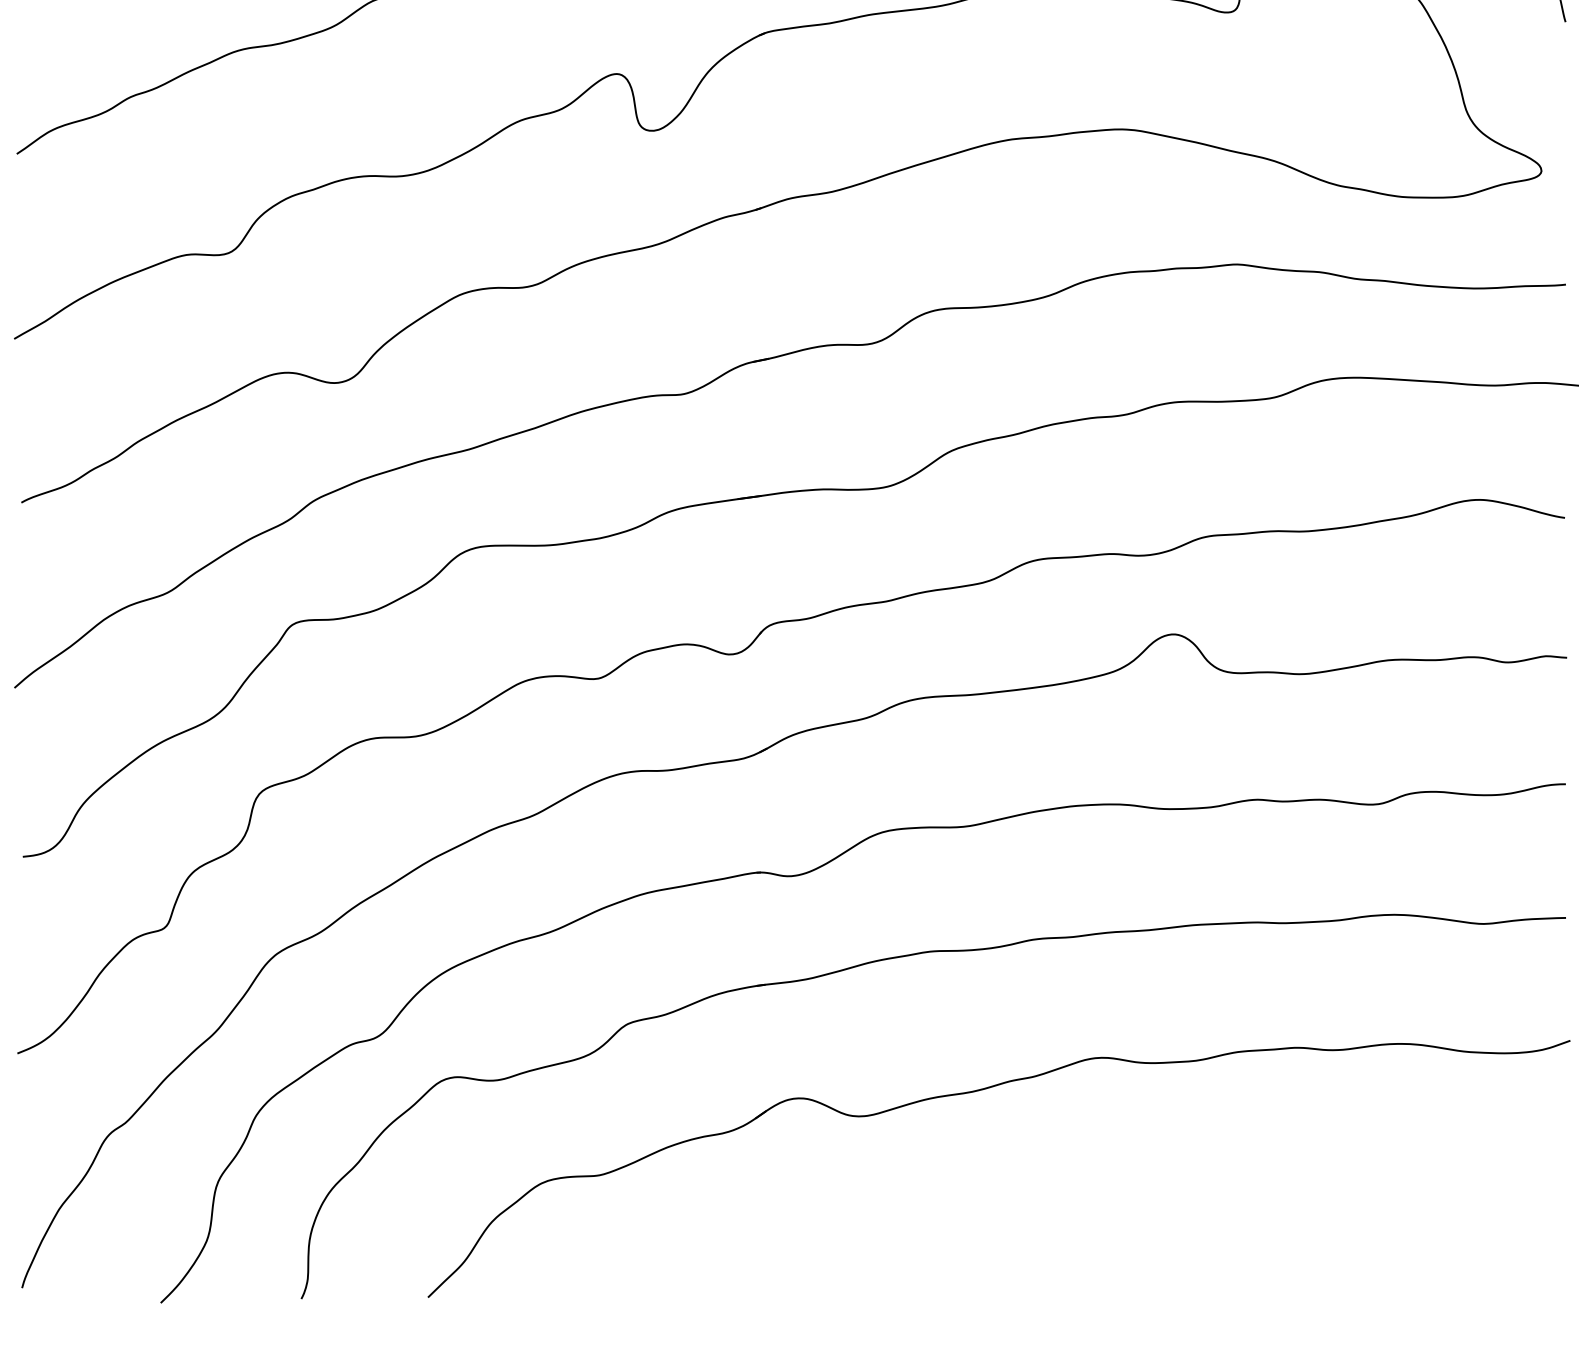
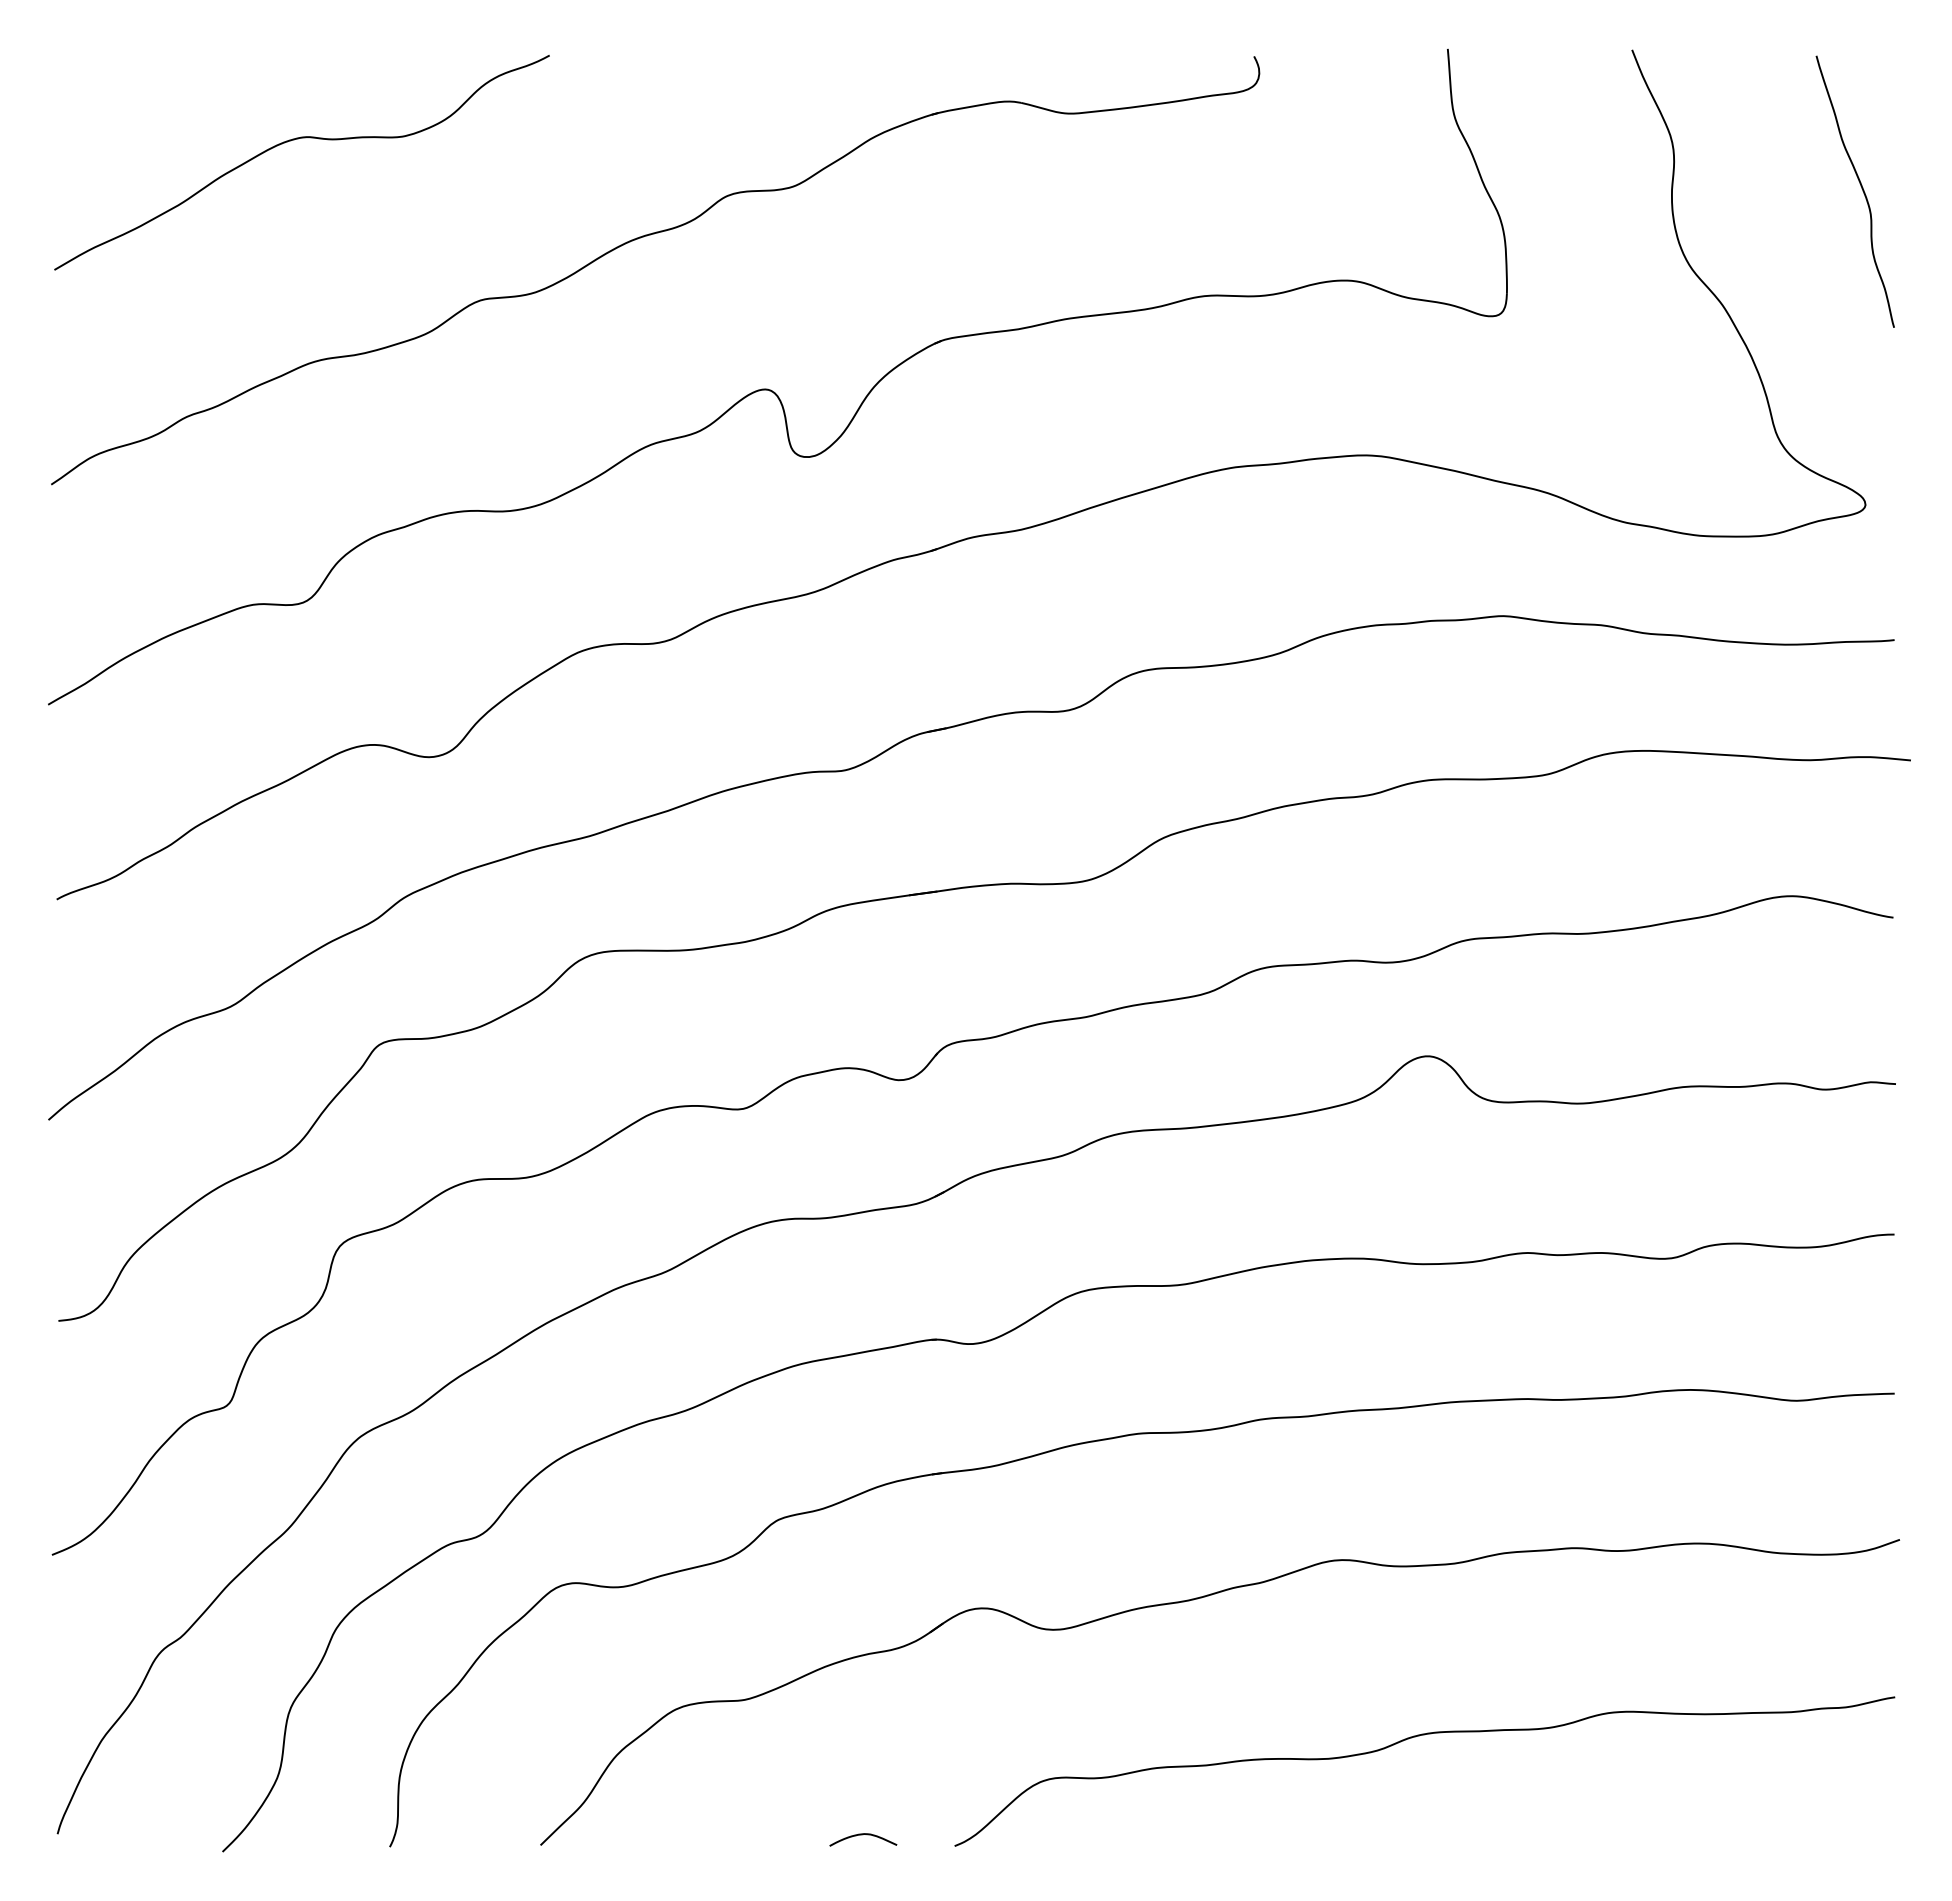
curve: (1163, 1206) -> (1415, 1737), added
curve: (698, 1289) -> (862, 1835), added

